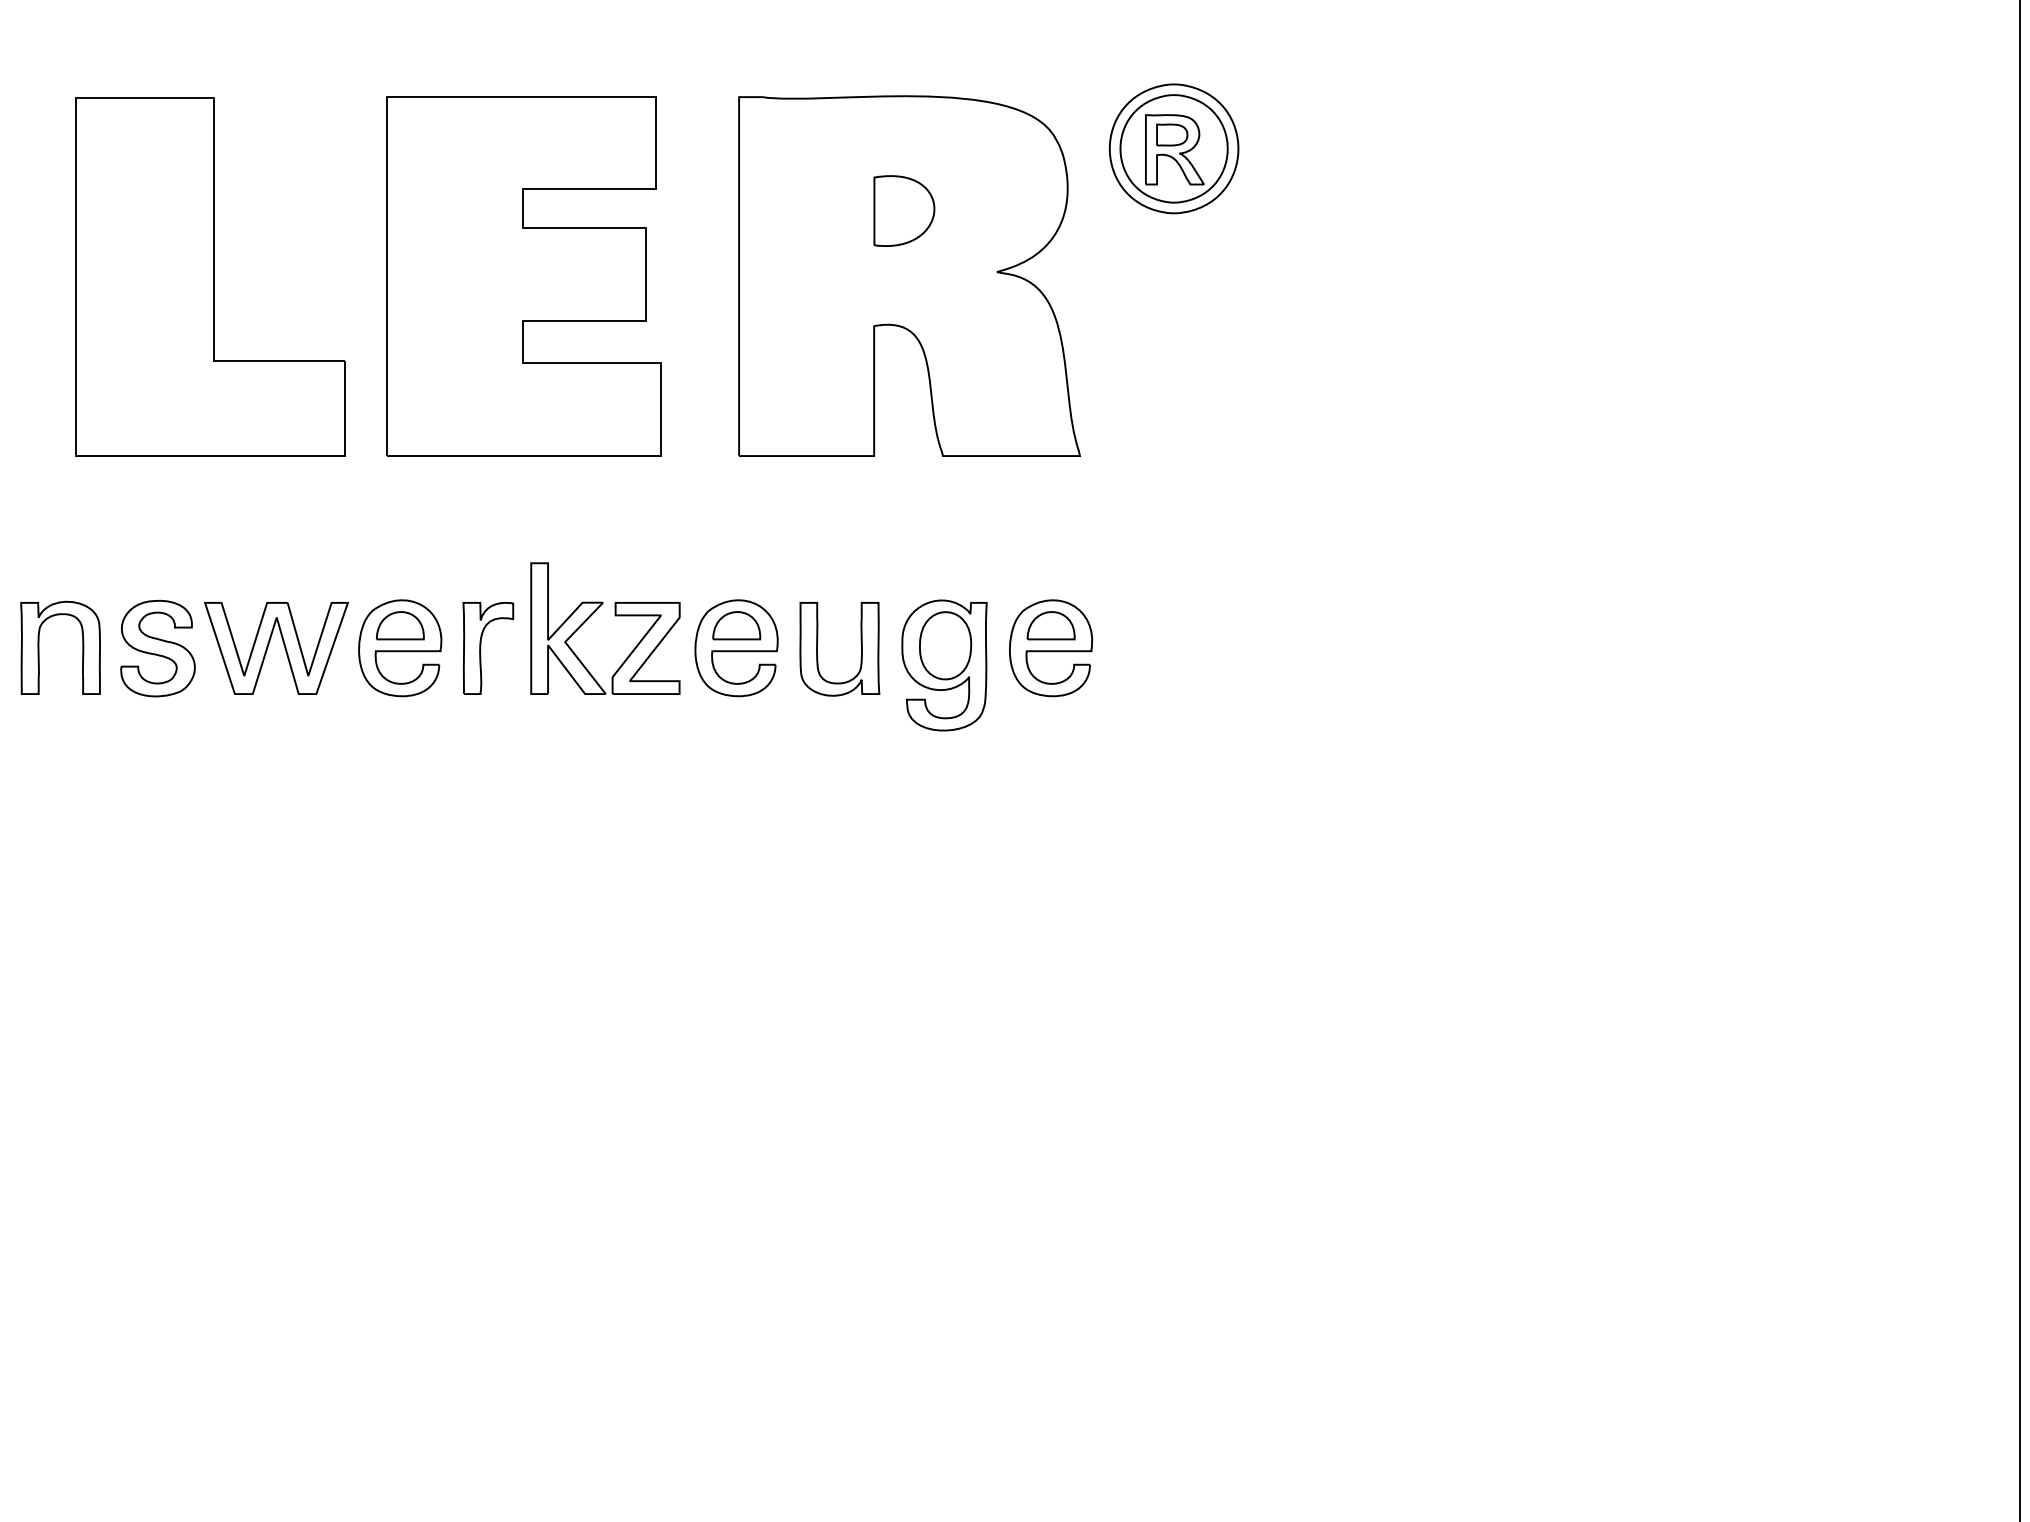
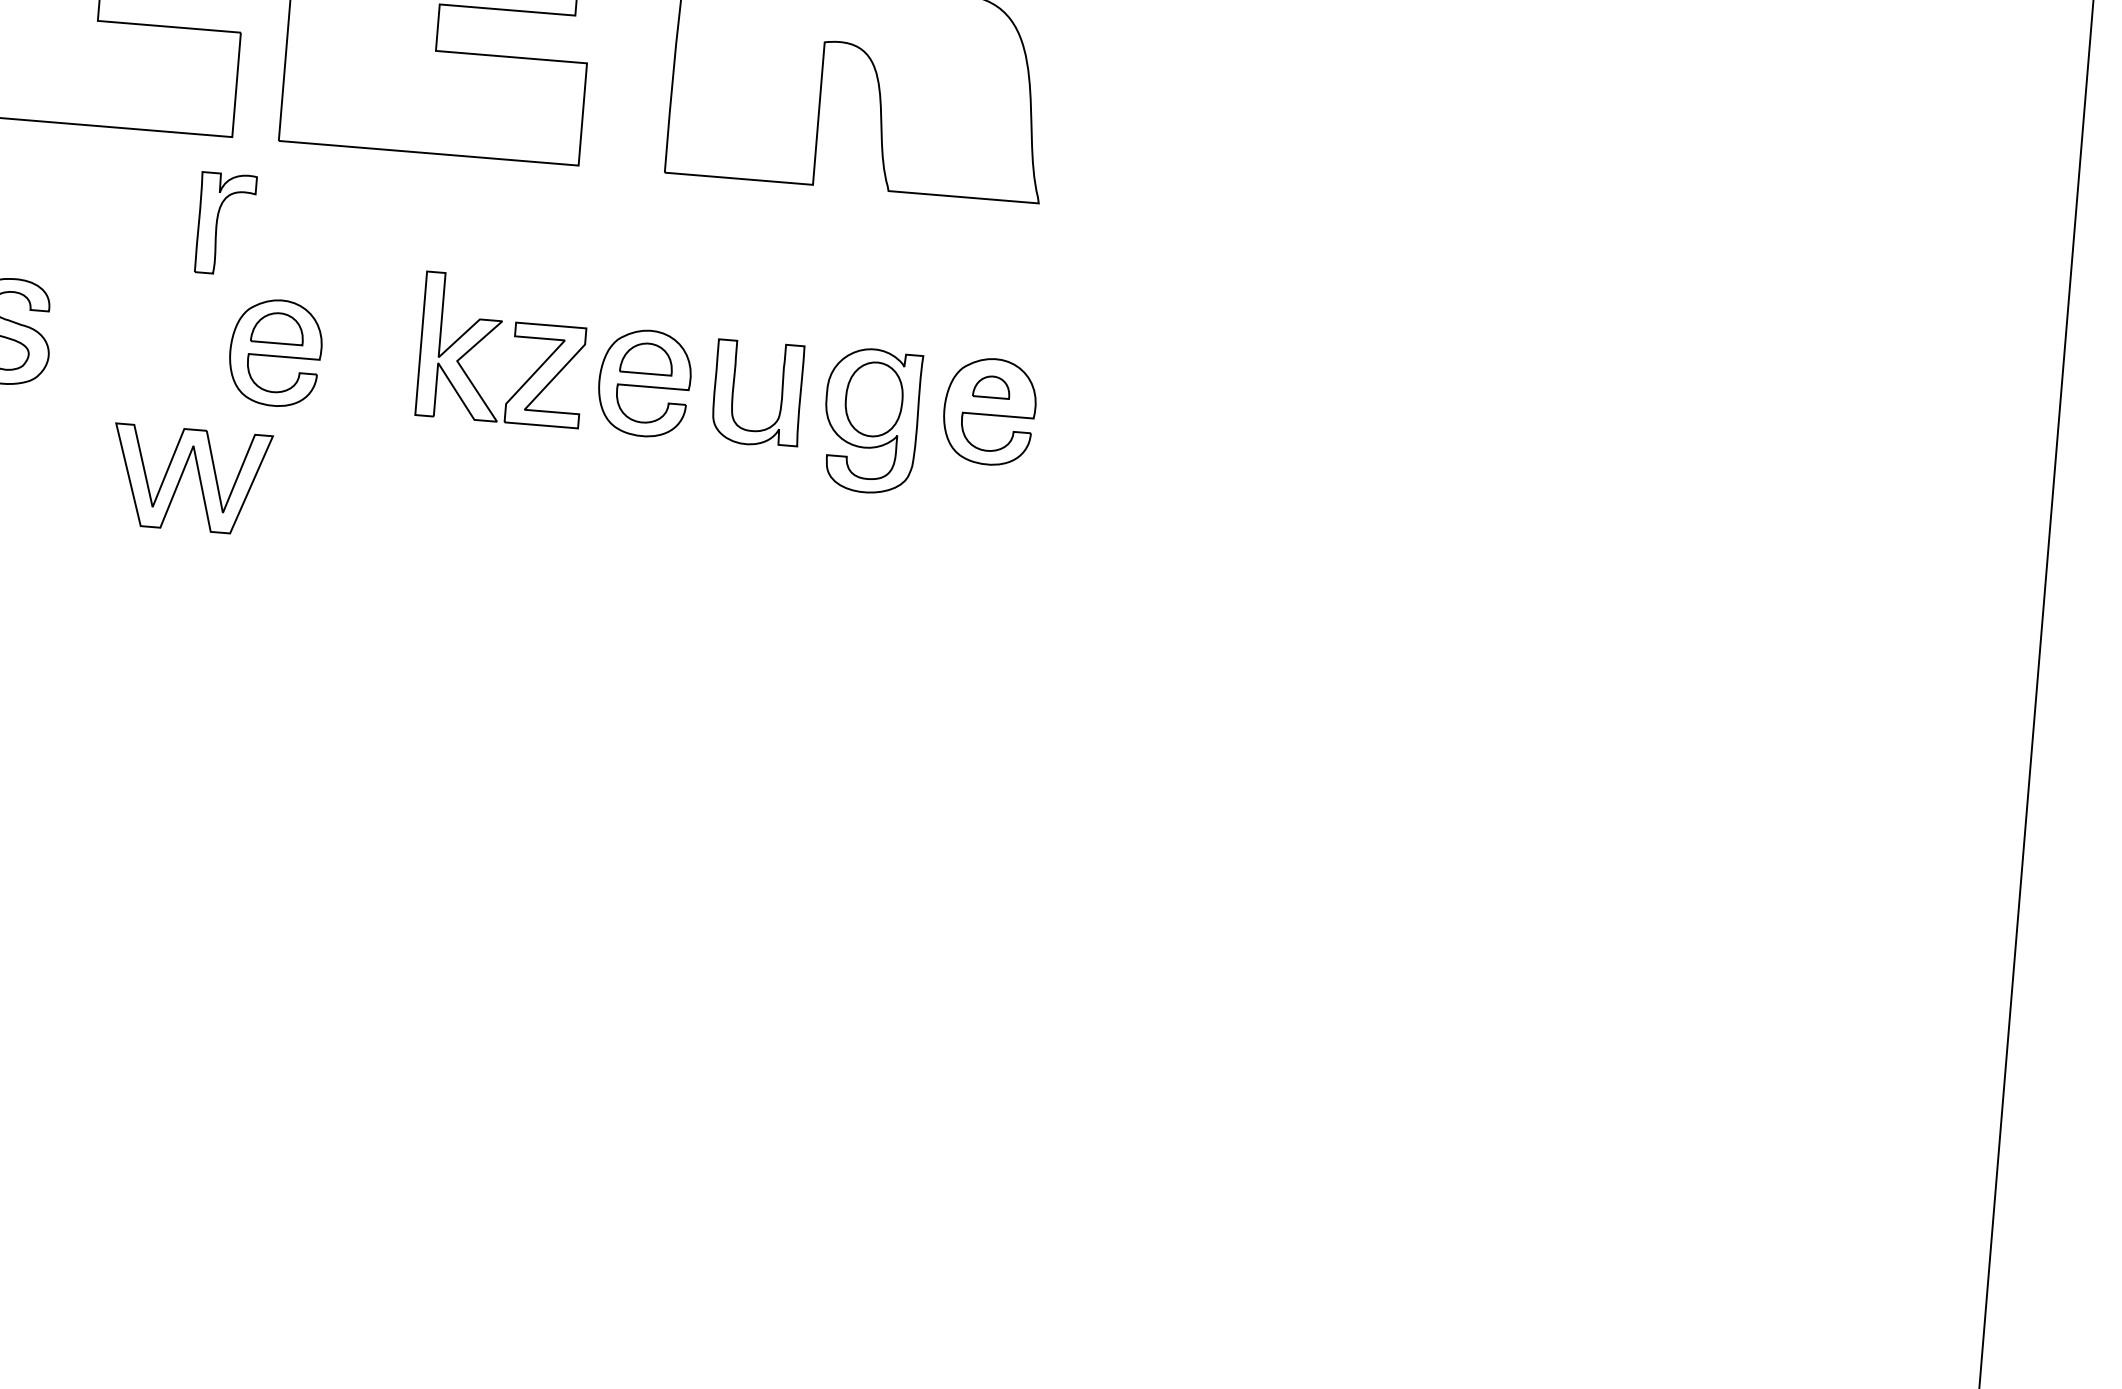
part: (1050, 625) -> (991, 386), size x0.7
part: (283, 645) -> (198, 477), moved
part: (481, 648) -> (218, 223), moved

